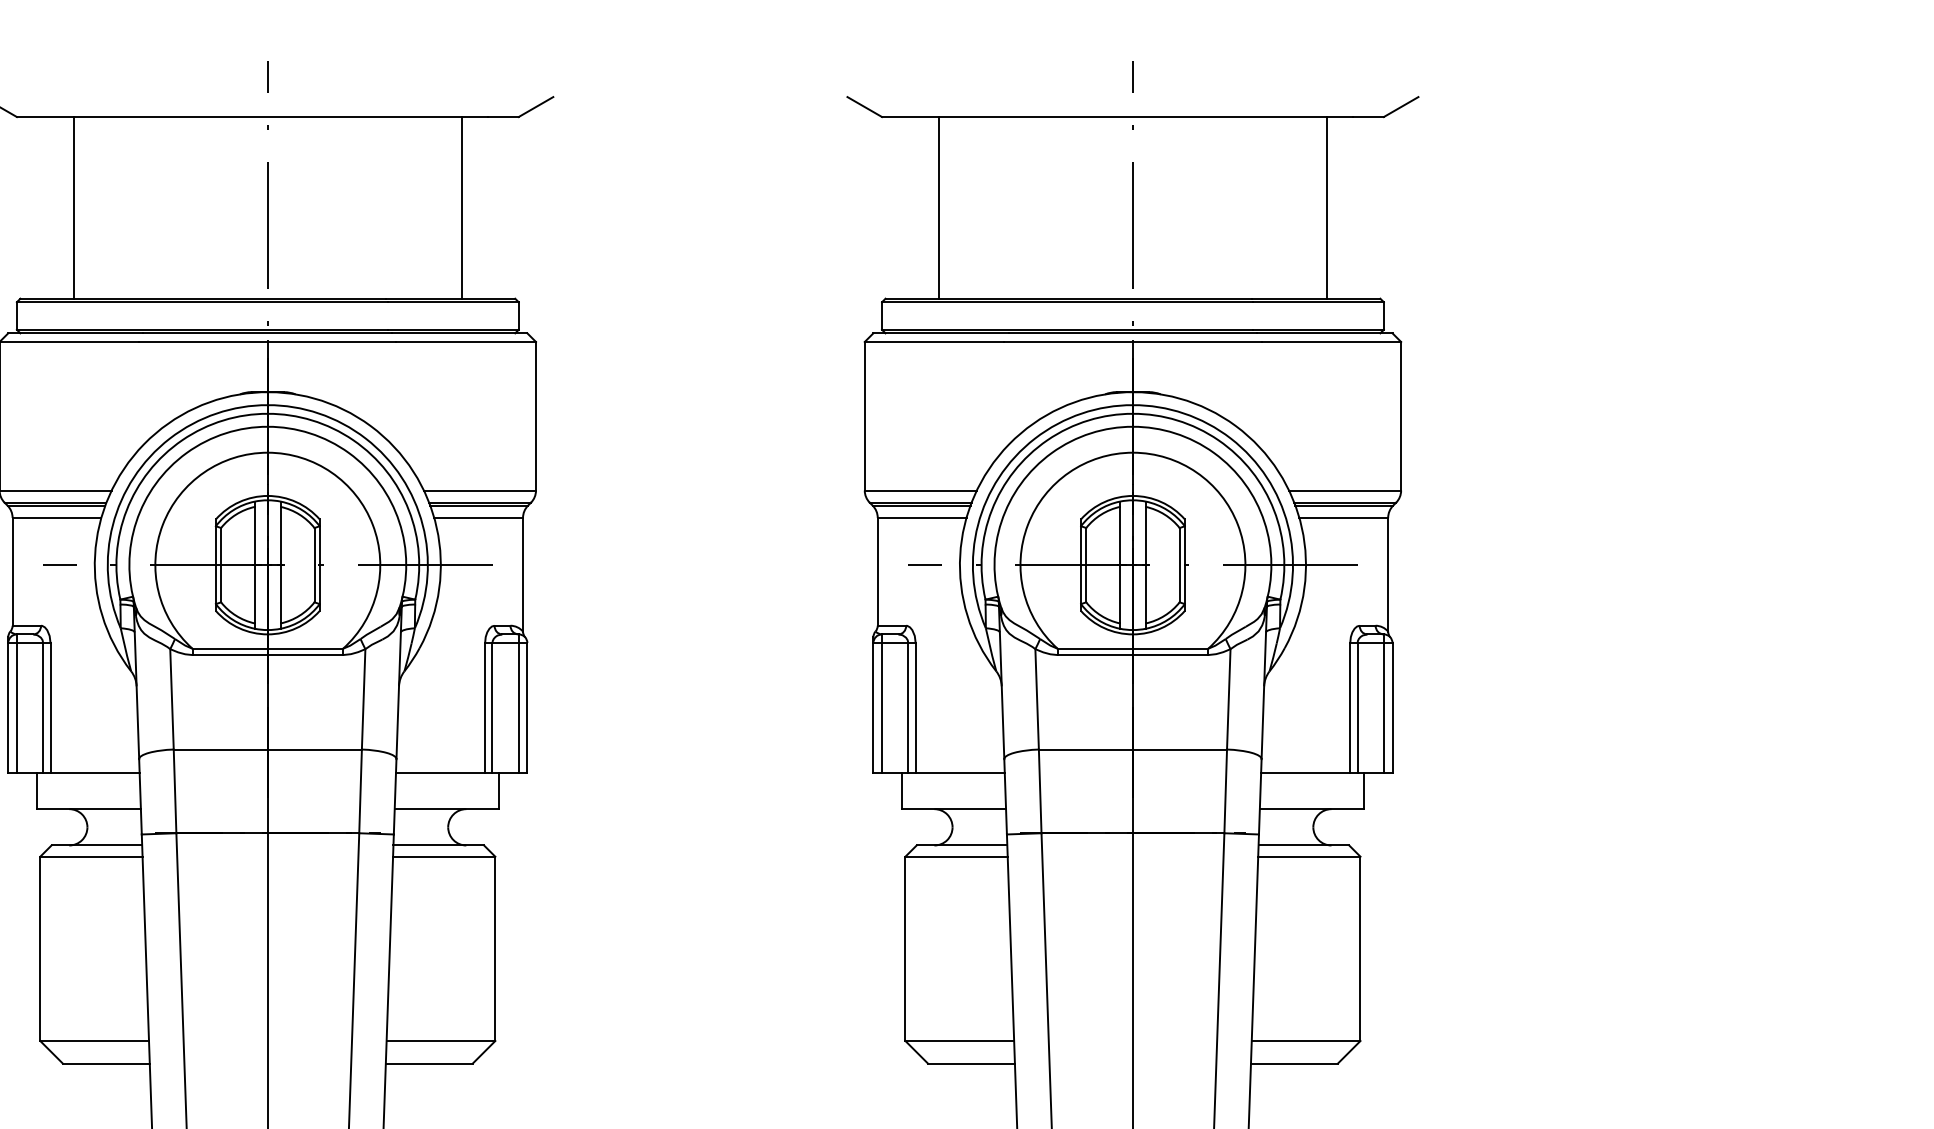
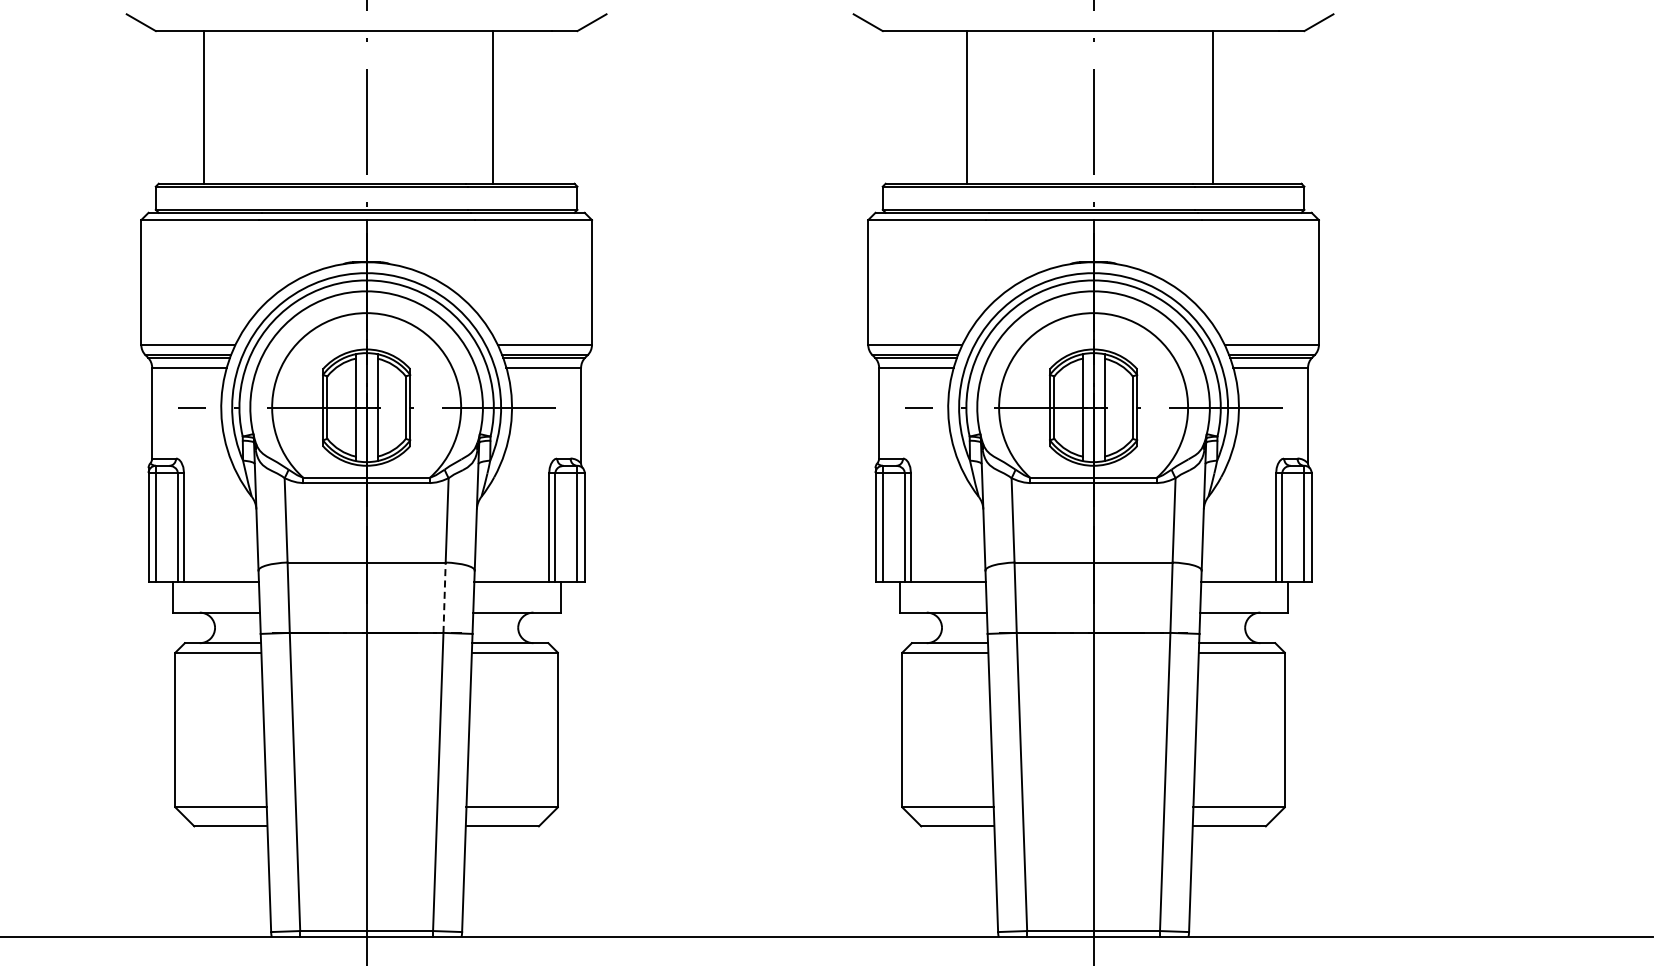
line: (461, 207) -> (493, 107), moved
line: (938, 207) -> (966, 107), moved
line: (1326, 207) -> (1213, 107), moved
line: (360, 791) -> (444, 597), solid -> dashed

